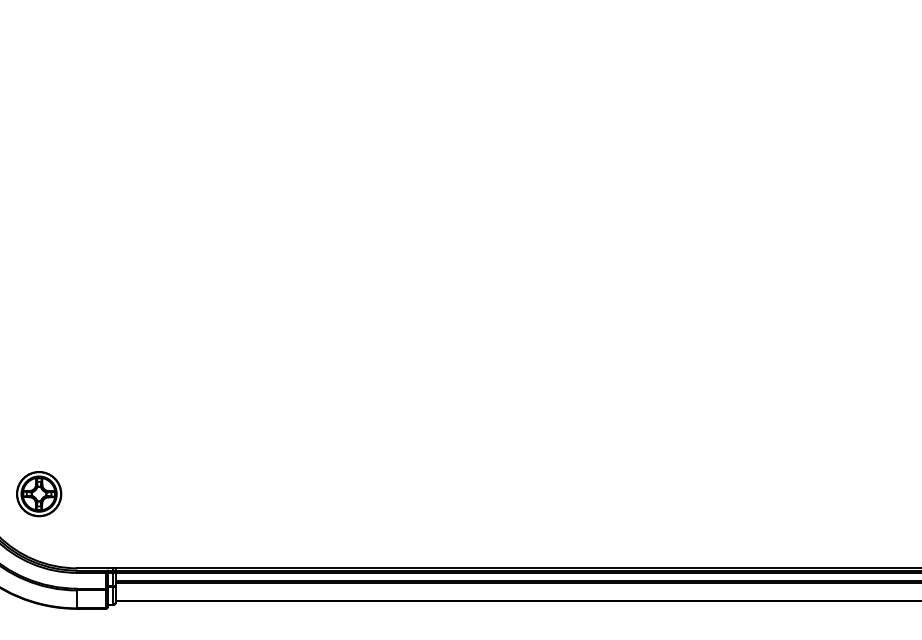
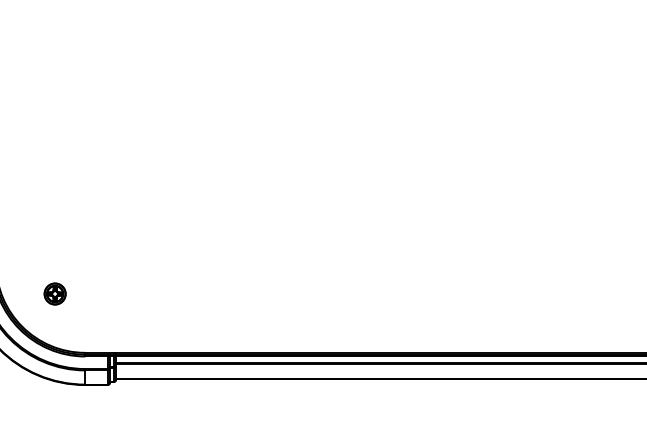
part: (39, 494) -> (55, 294), size x0.6

